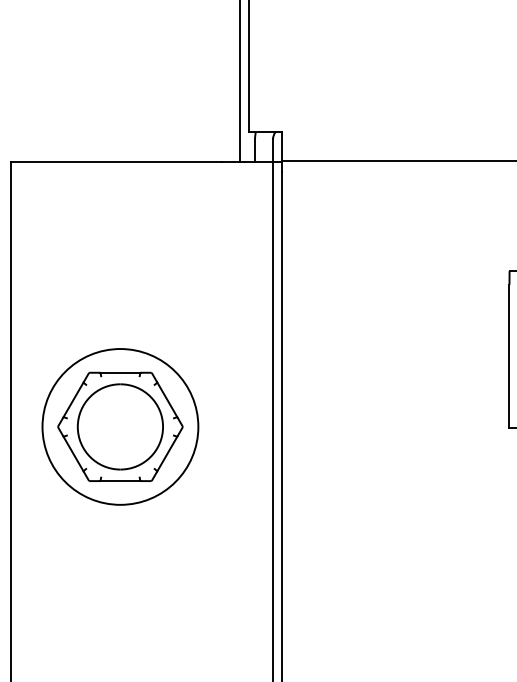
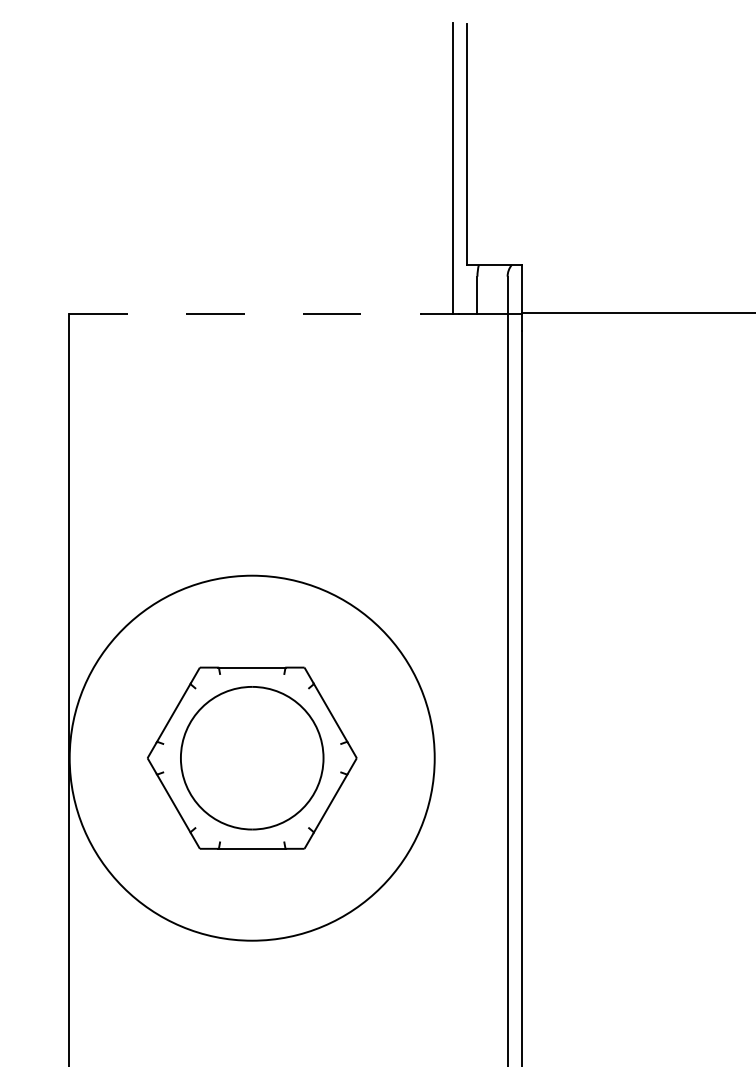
line: (116, 161) -> (245, 314), solid -> dashed
circle: (120, 426) -> (252, 757), size x1.4

